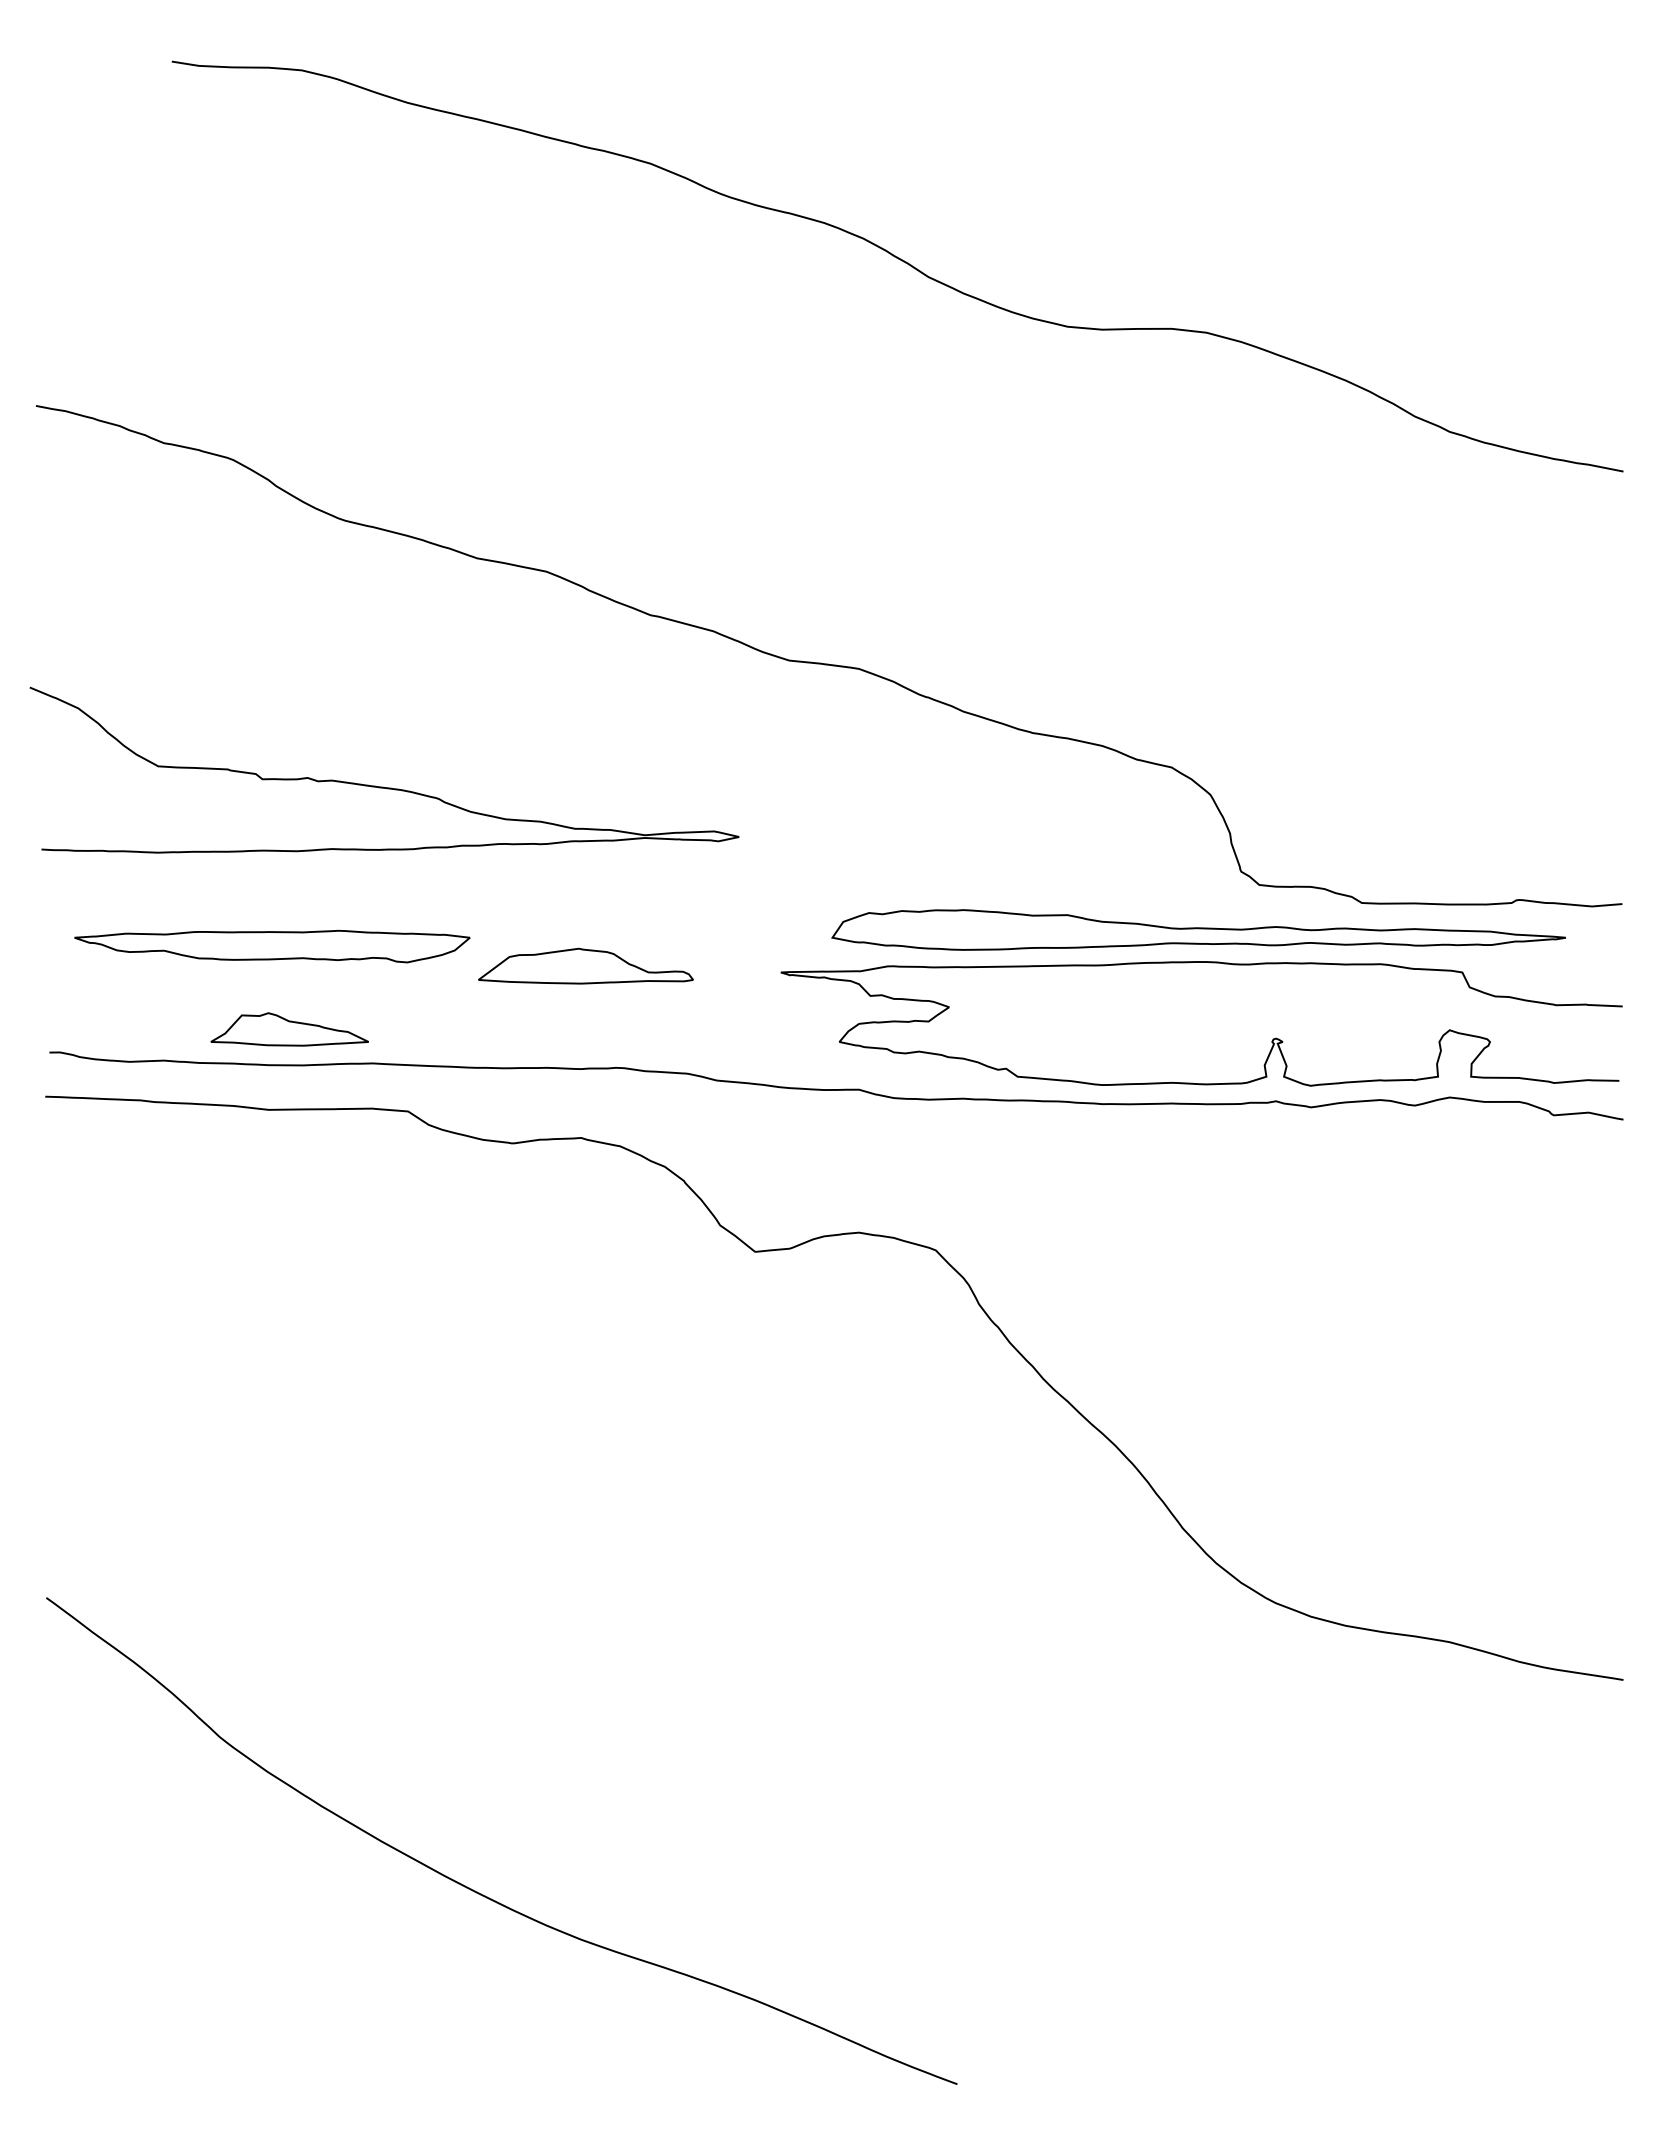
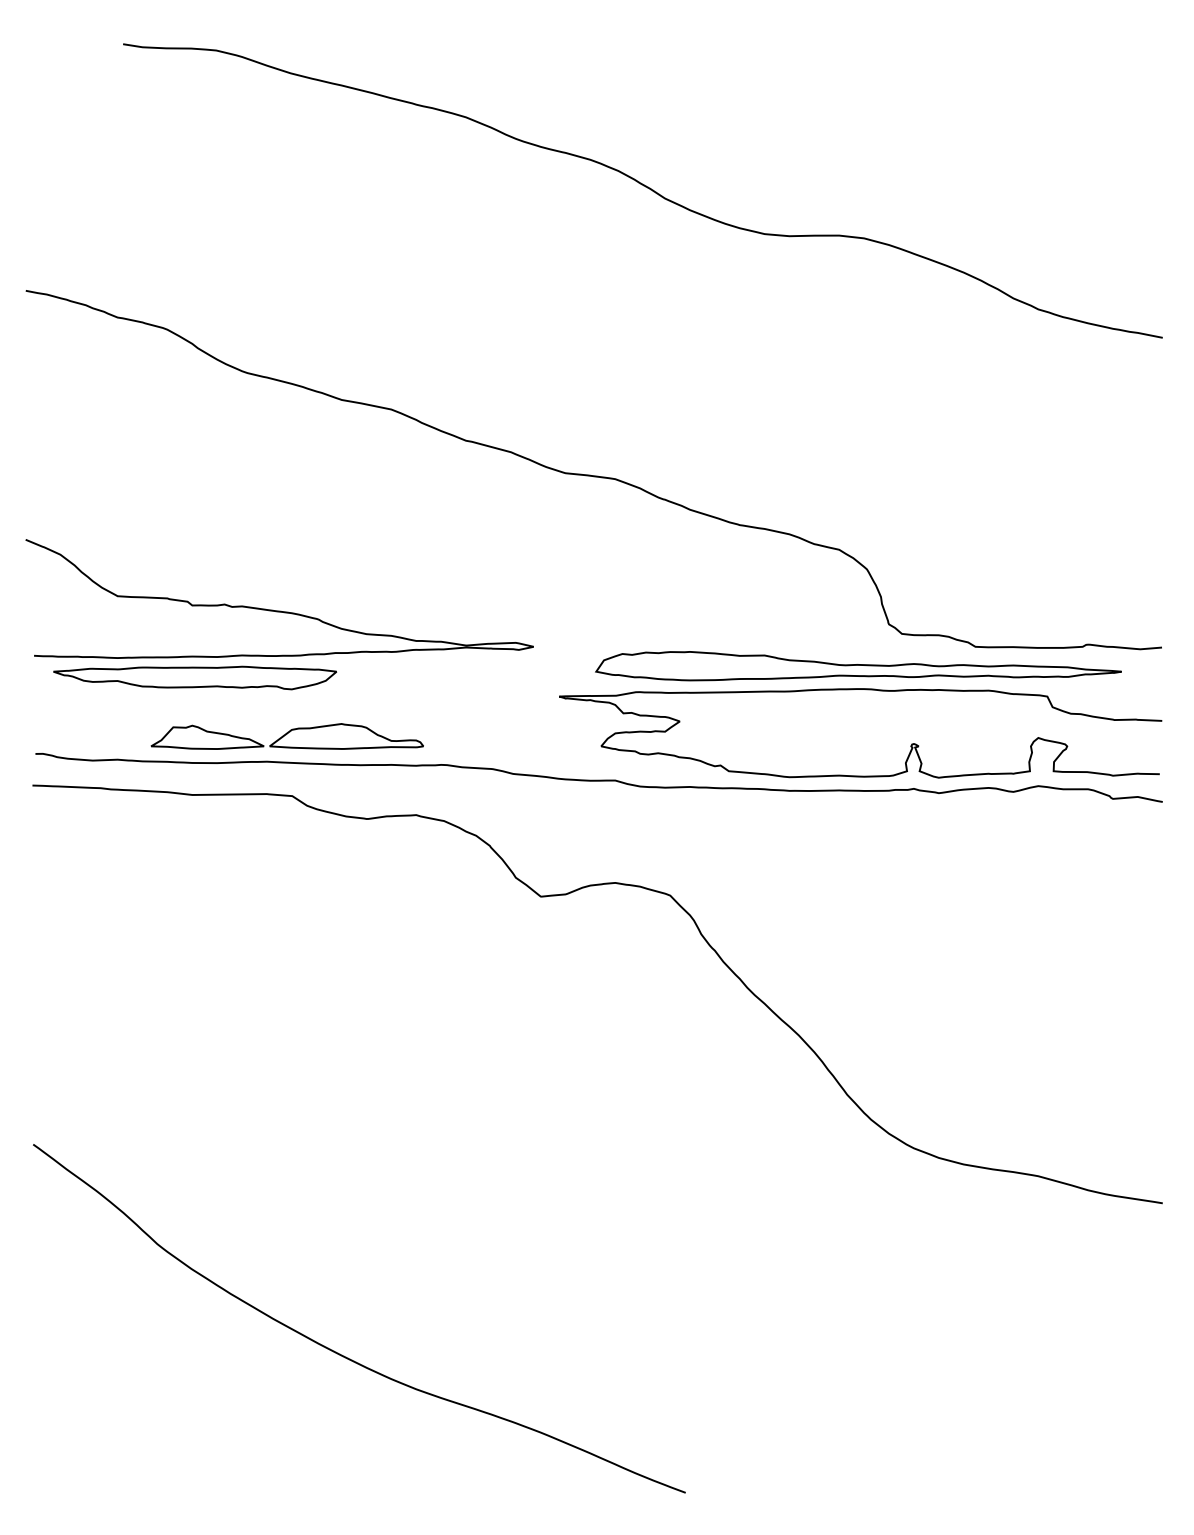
curve: (383, 786) -> (279, 610), moved
part: (585, 965) -> (346, 735), moved

